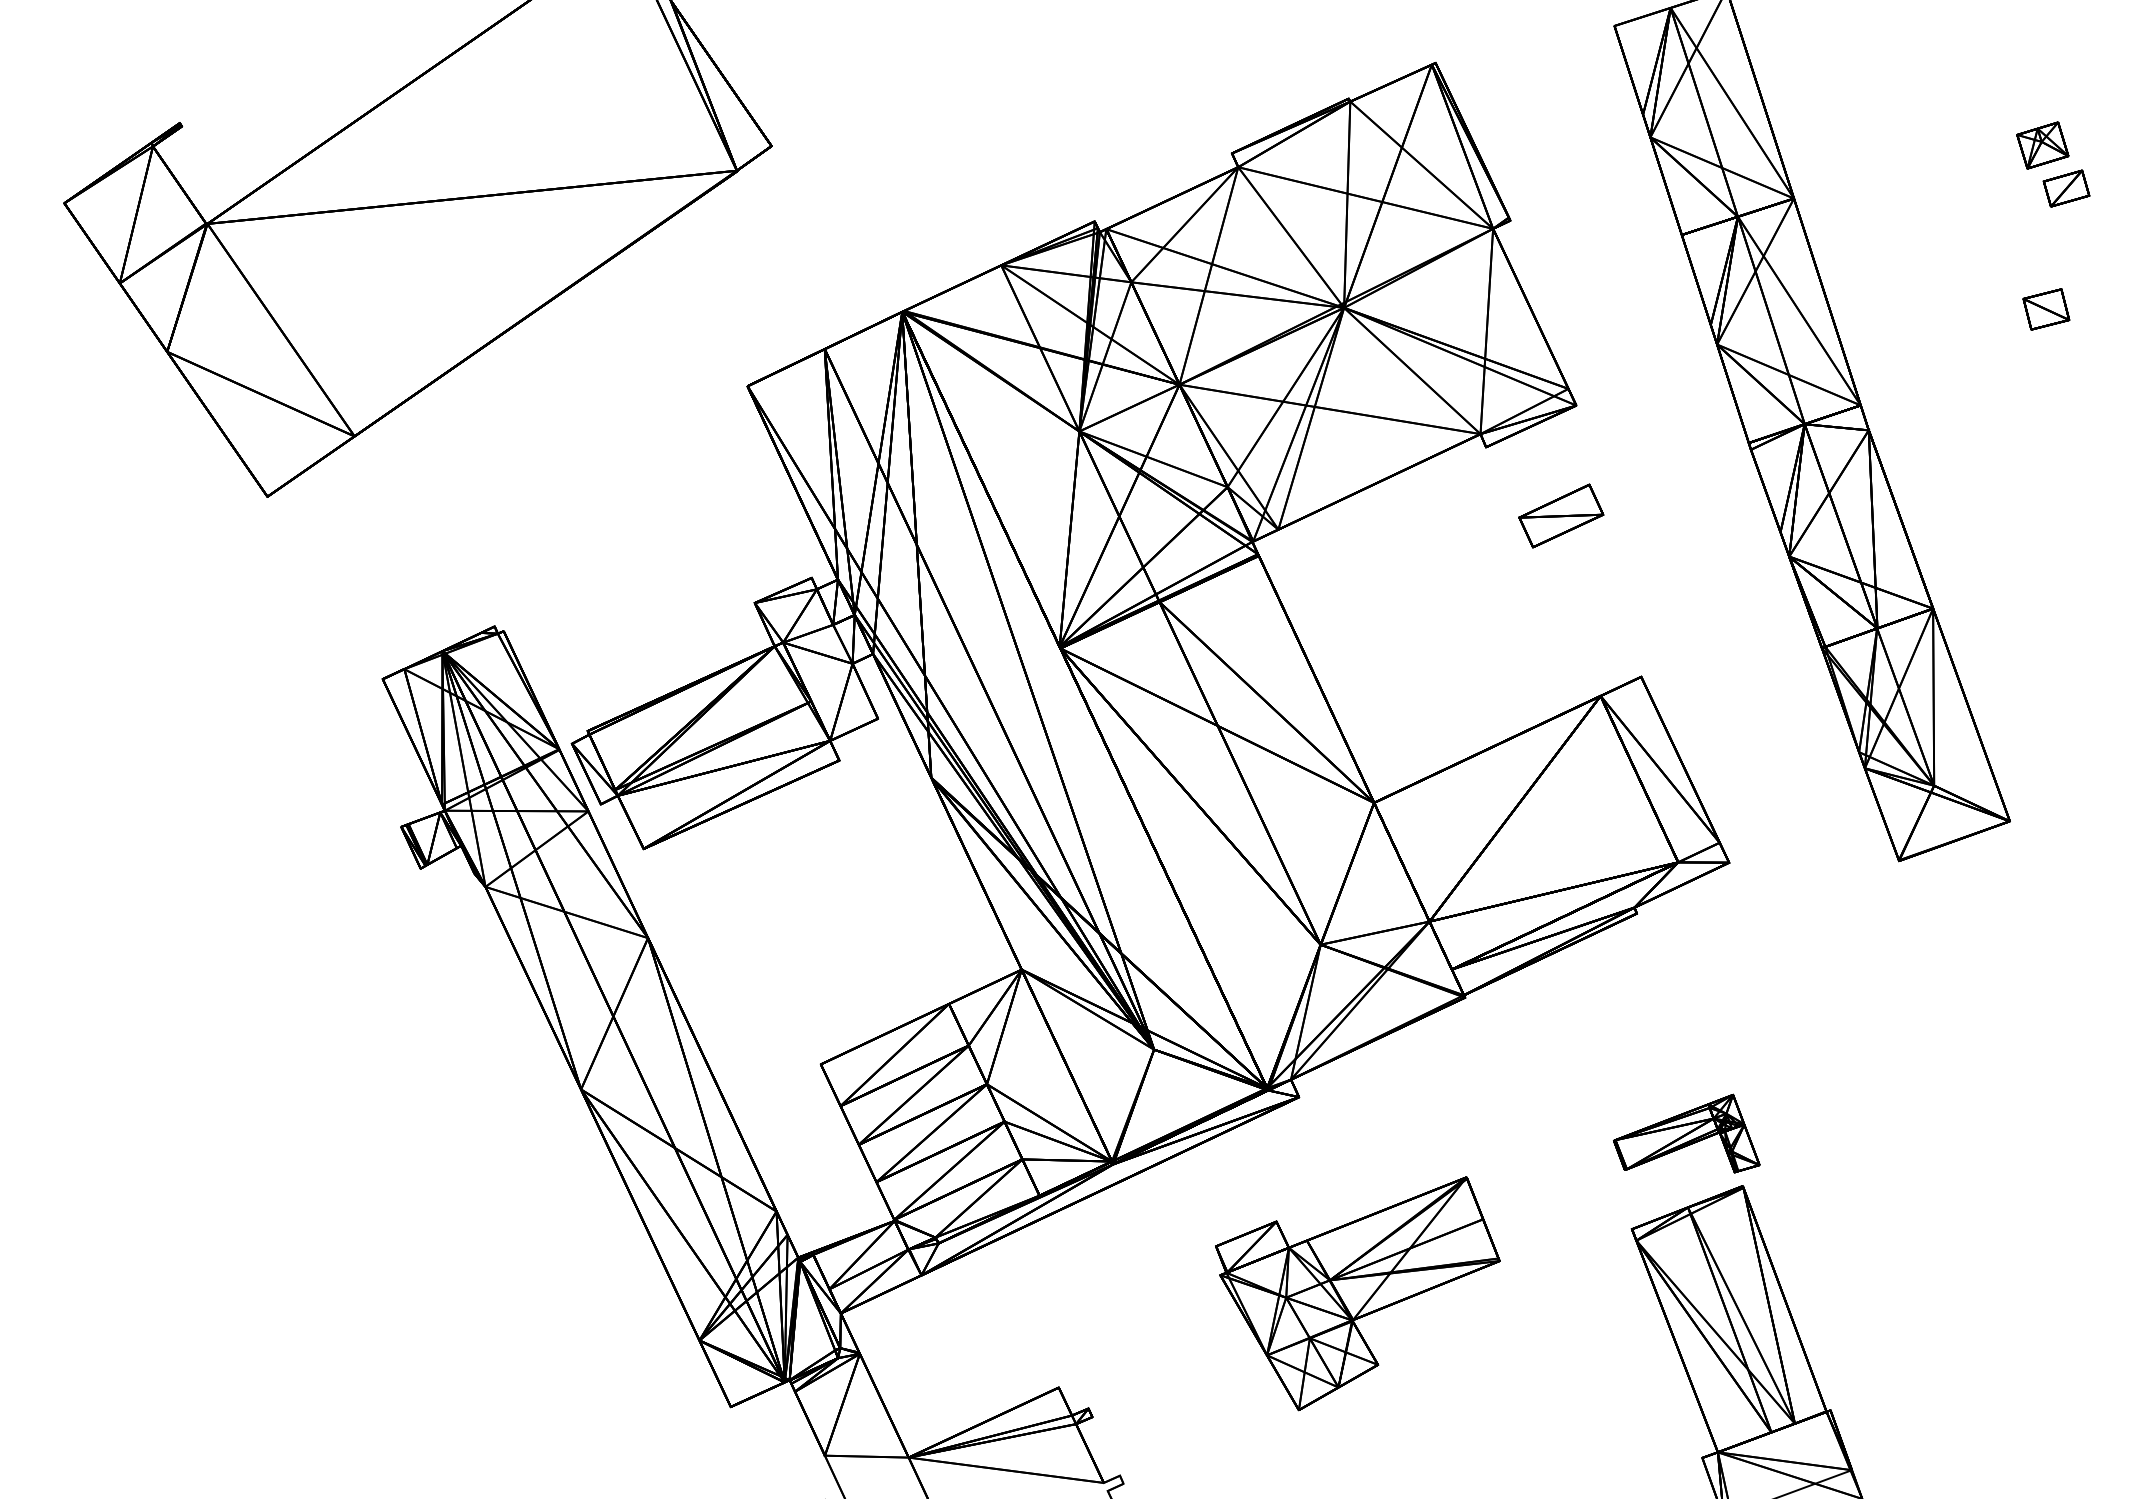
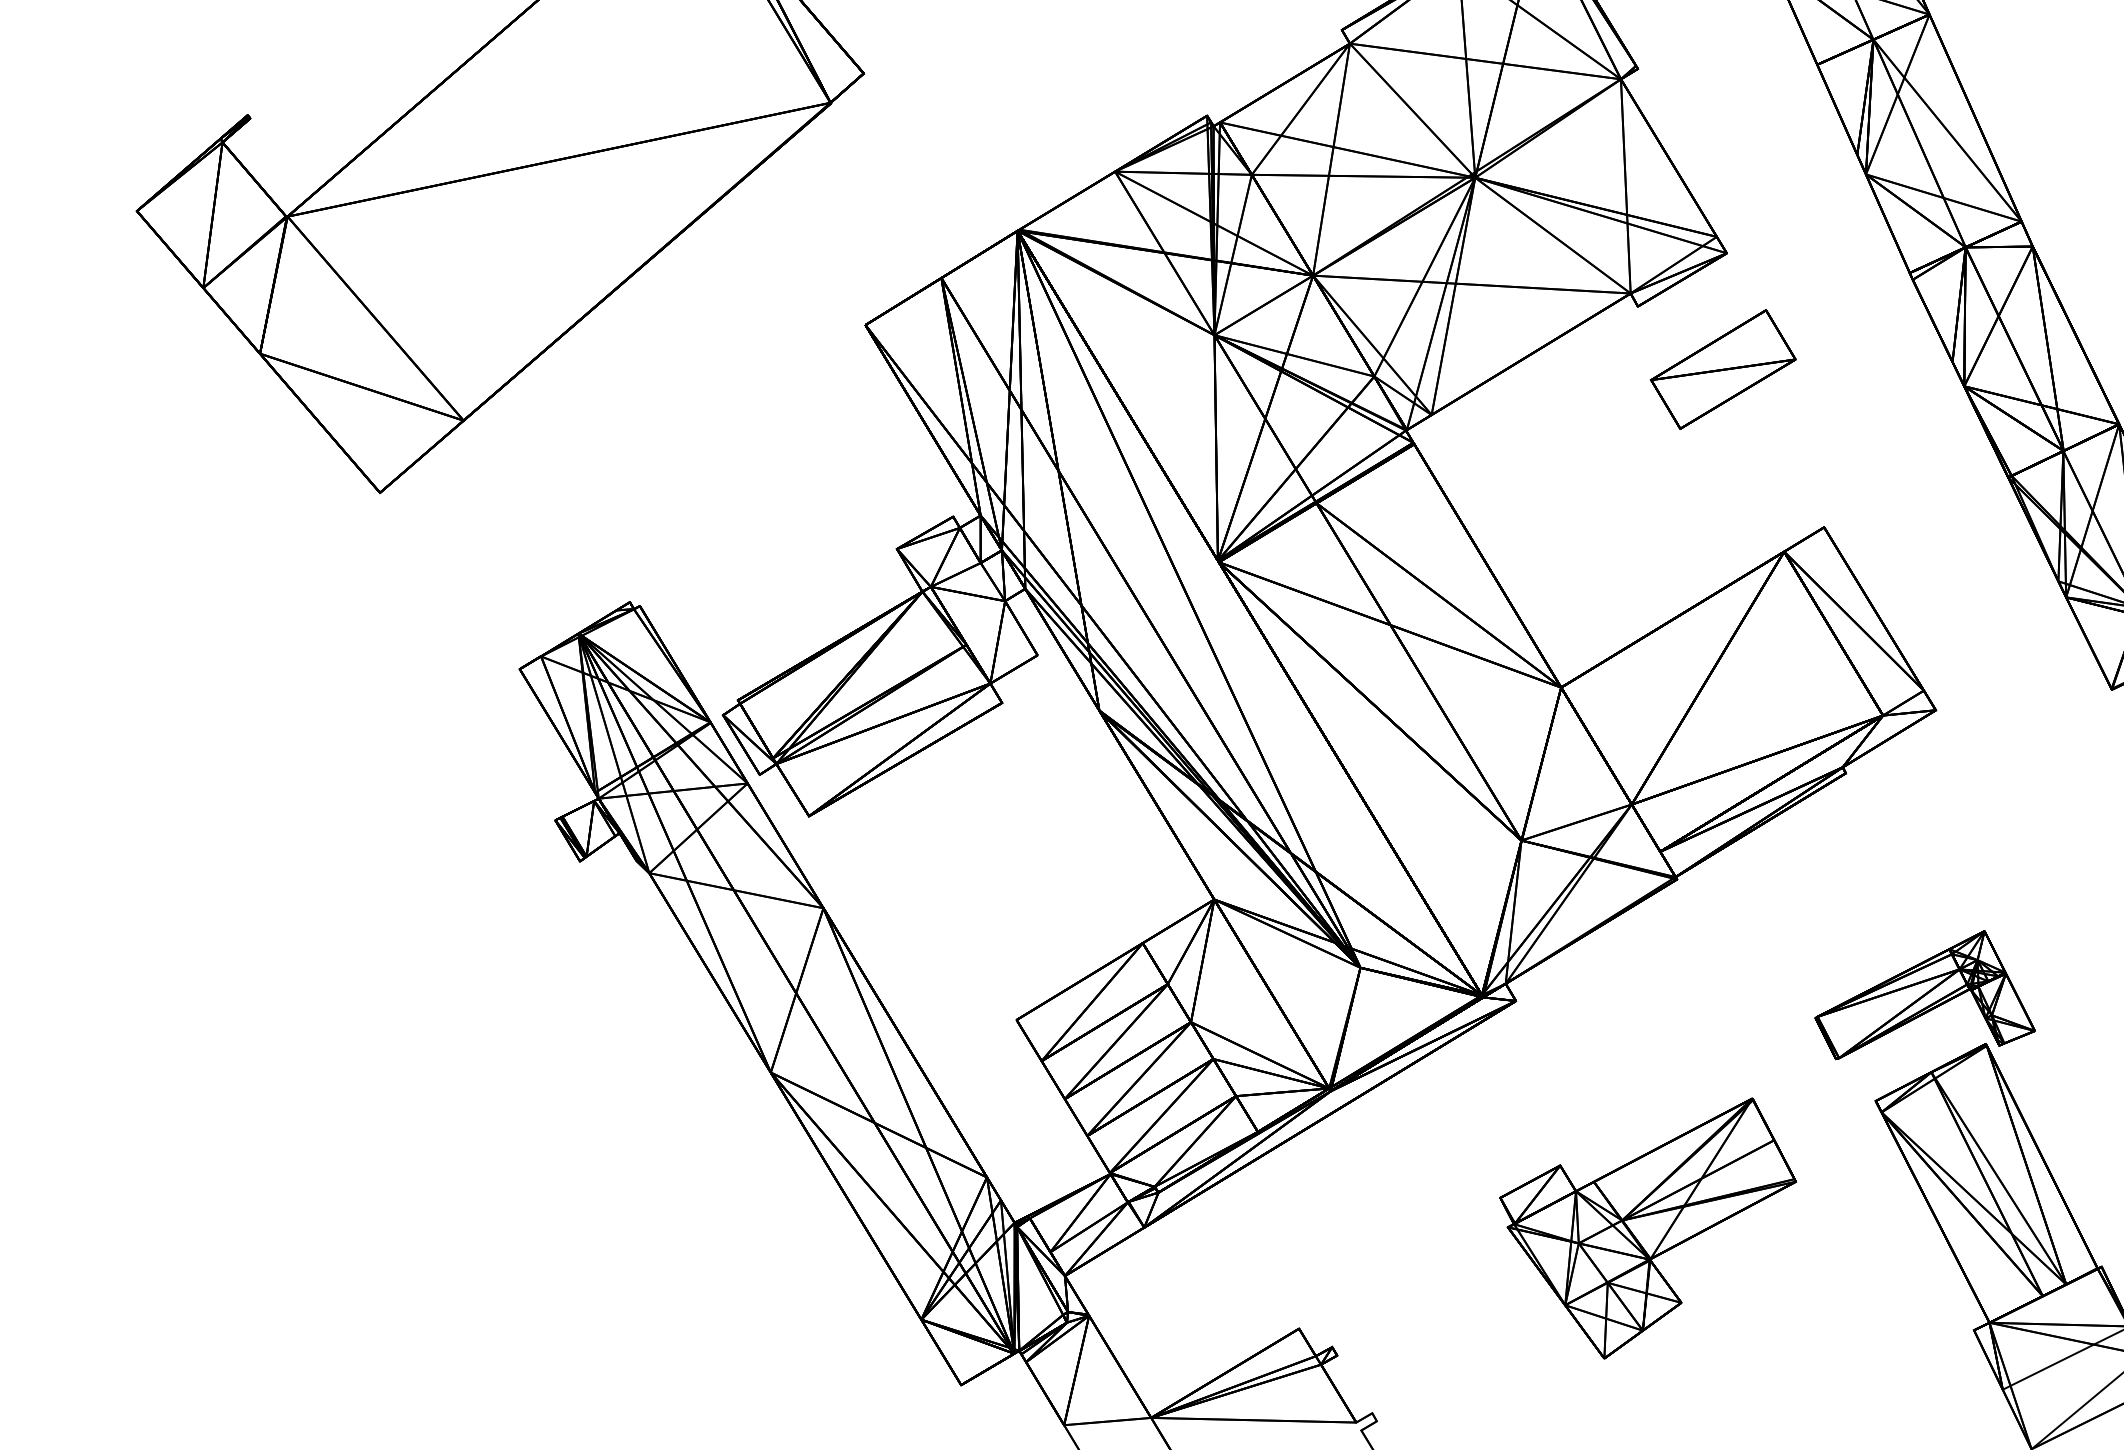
part: (1561, 515) -> (1723, 368), size x1.67
part: (1686, 1133) -> (1921, 995), size x1.43
part: (1357, 1293) -> (1652, 1231), moved

